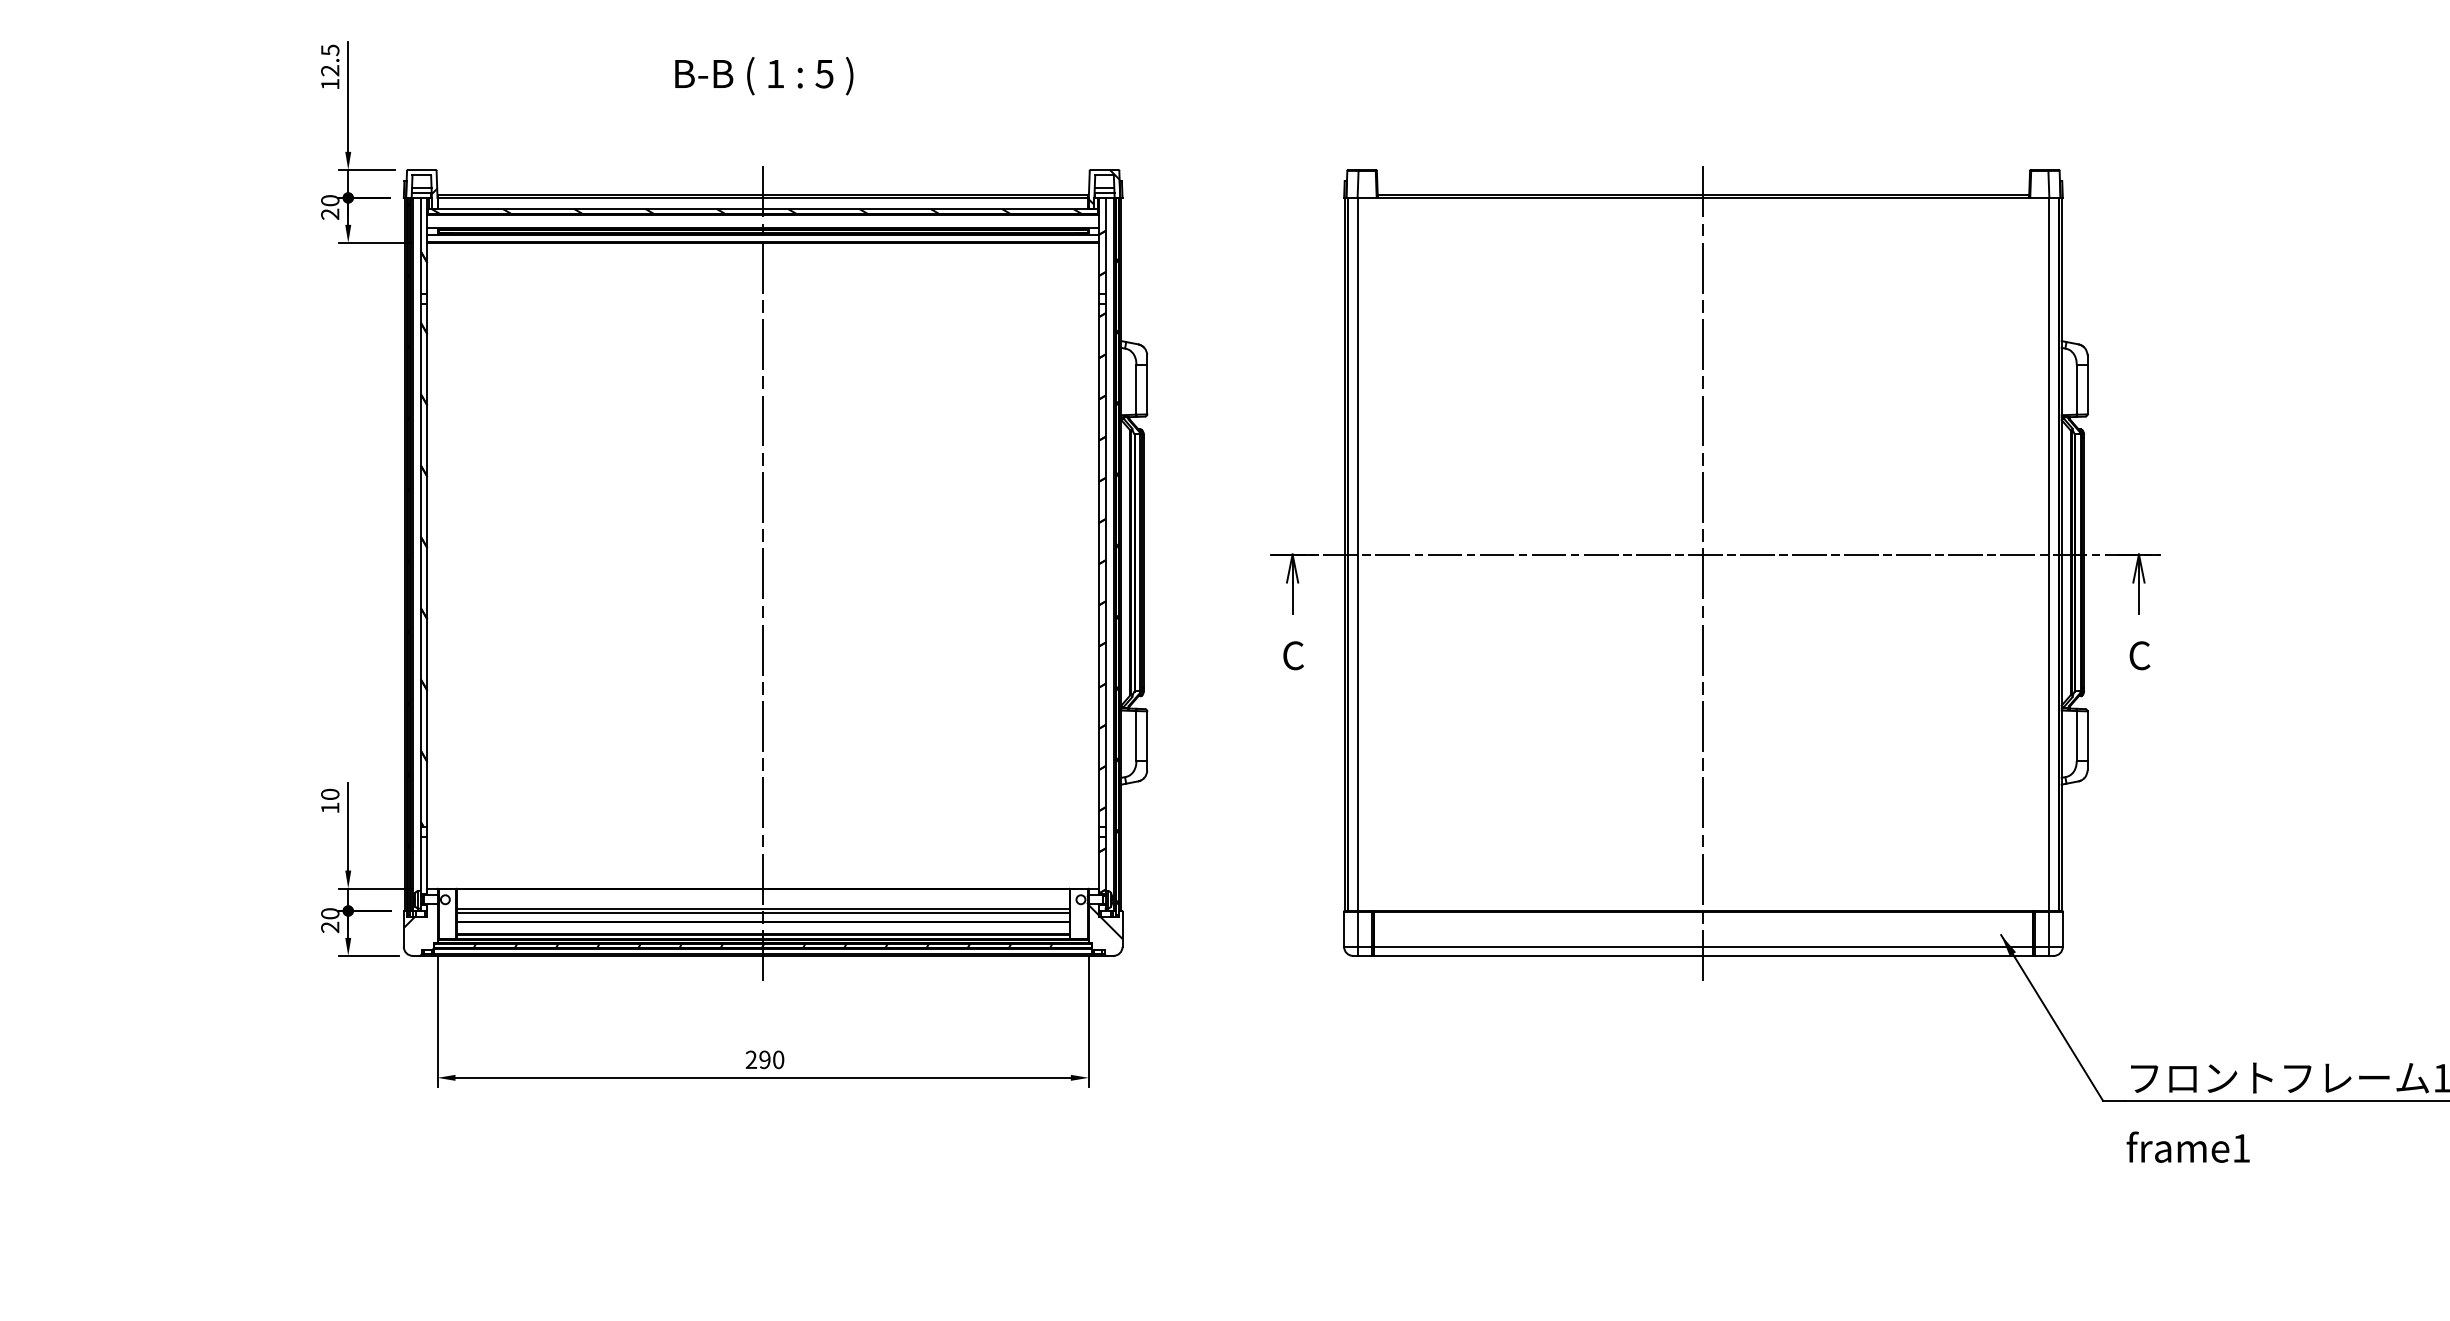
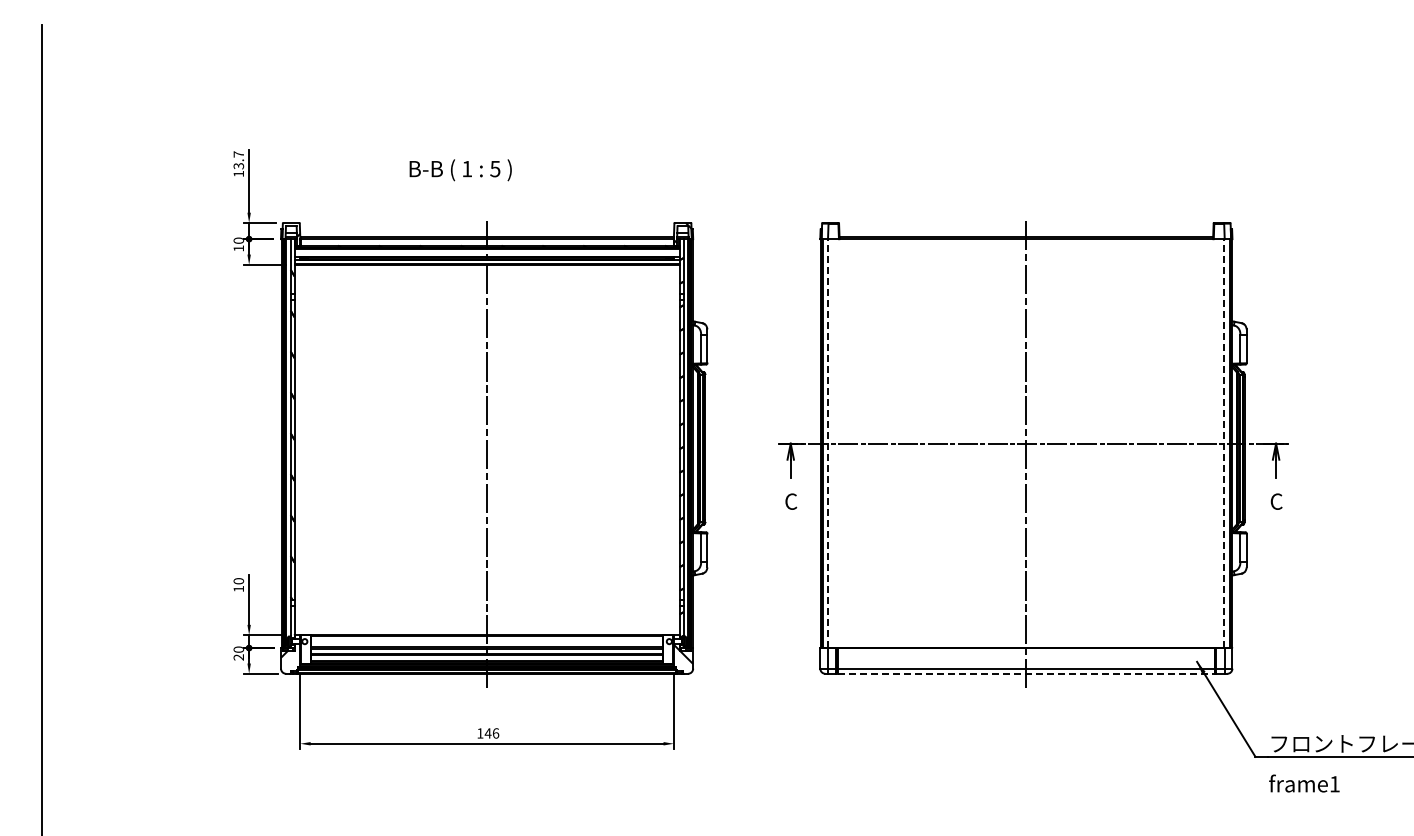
text: (329, 60) -> (238, 160), 12.5 -> 13.7
text: (763, 76) -> (460, 170), moved
text: (329, 214) -> (238, 248), 20 -> 10
line: (1358, 554) -> (828, 443), solid -> dashed
line: (2048, 554) -> (1224, 443), solid -> dashed
line: (1703, 955) -> (1026, 673), solid -> dashed
text: (765, 1059) -> (488, 733), 290 -> 146

